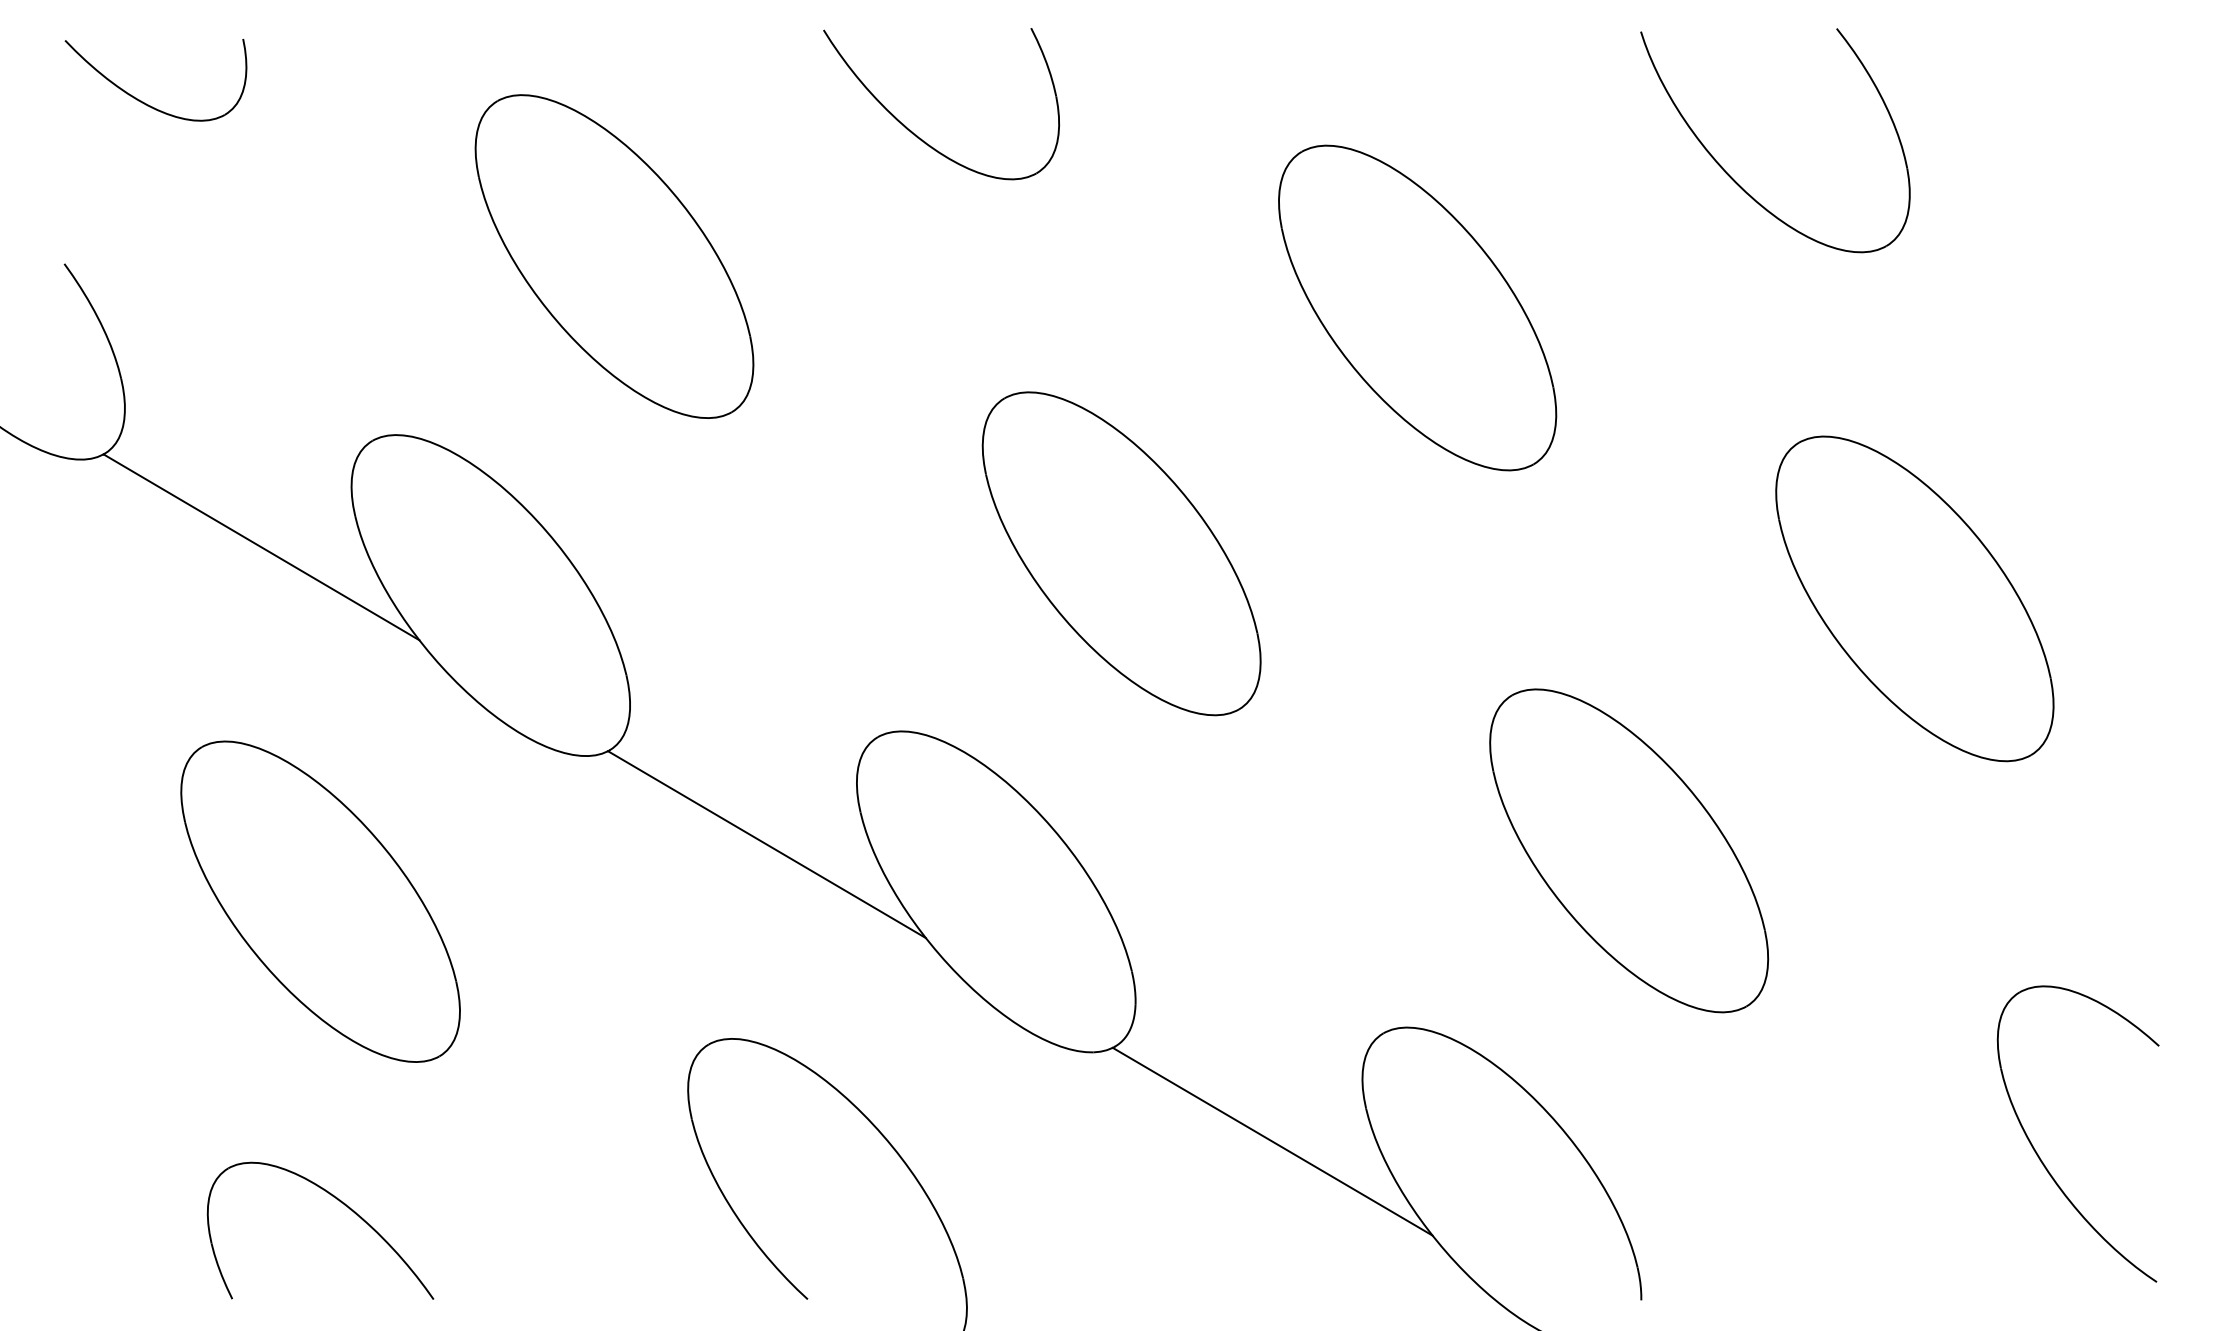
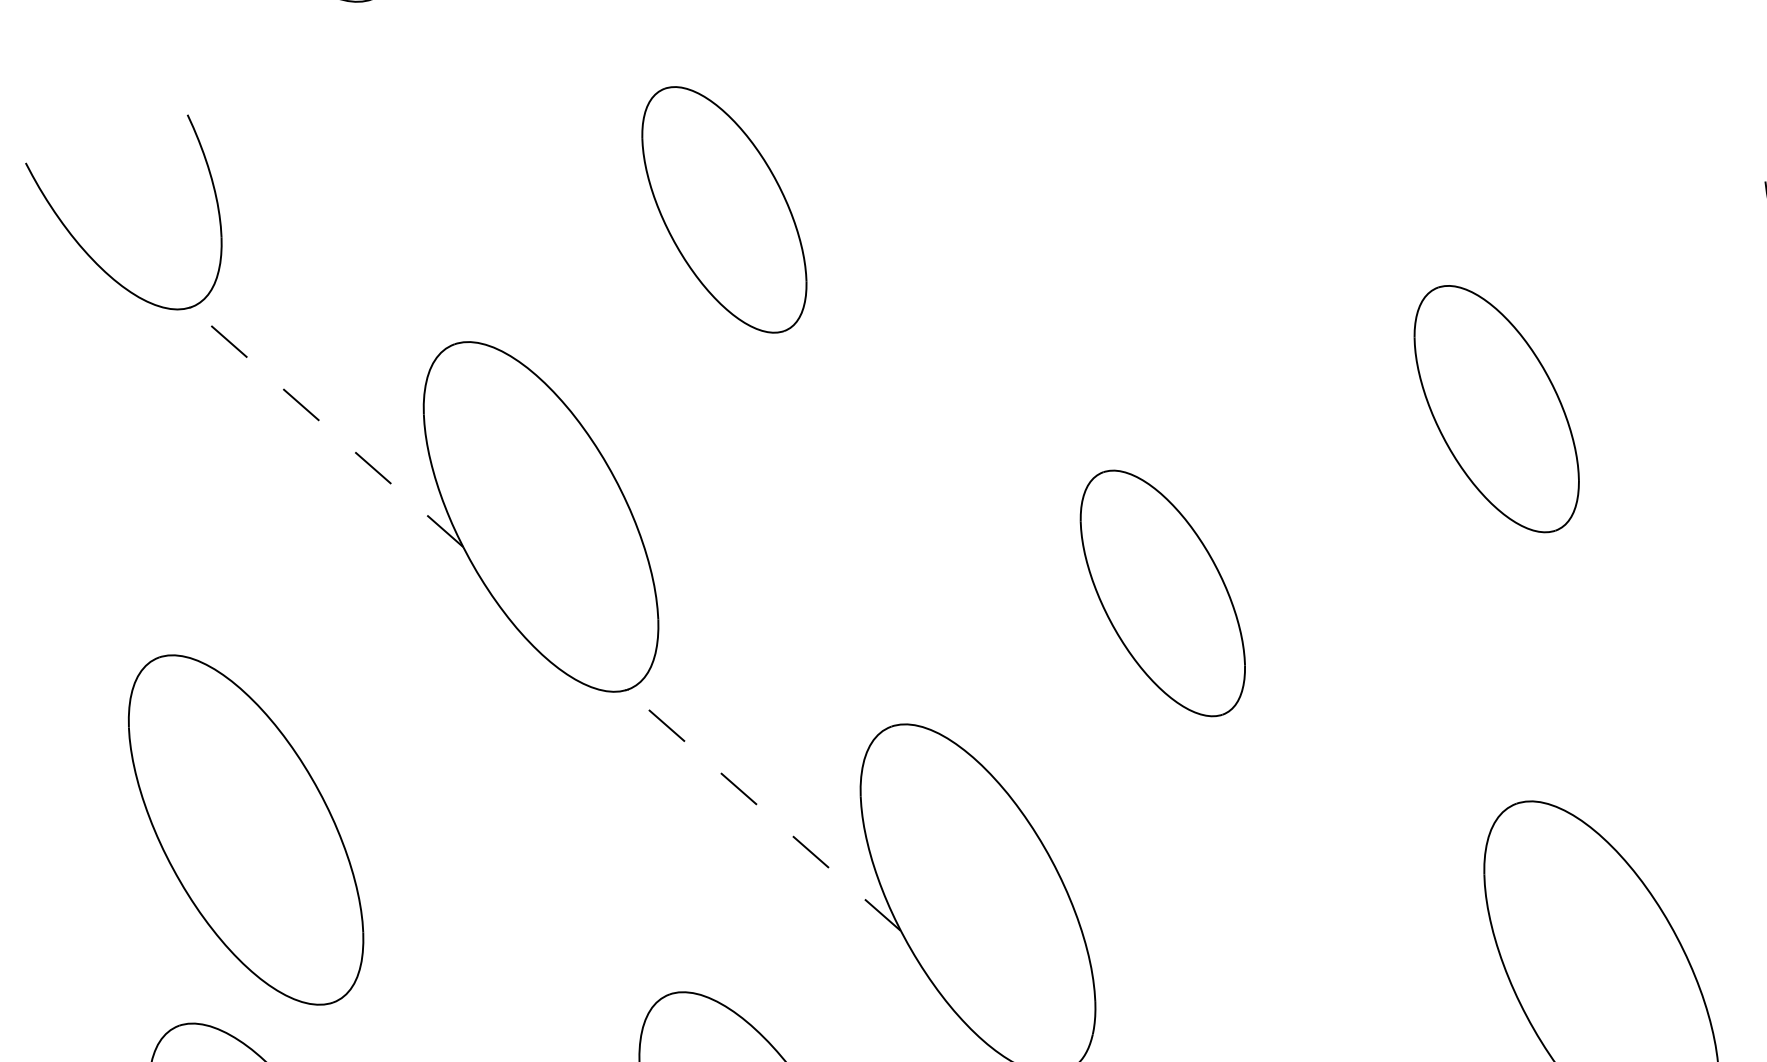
part: (916, 134) -> (1041, 147), removed
part: (614, 256) -> (724, 209), size x0.7
part: (1417, 307) -> (1496, 408), size x0.7
line: (261, 547) -> (326, 427), solid -> dashed
part: (1121, 553) -> (1162, 593), size x0.7
line: (766, 844) -> (763, 810), solid -> dashed
part: (320, 901) -> (246, 829), moved

